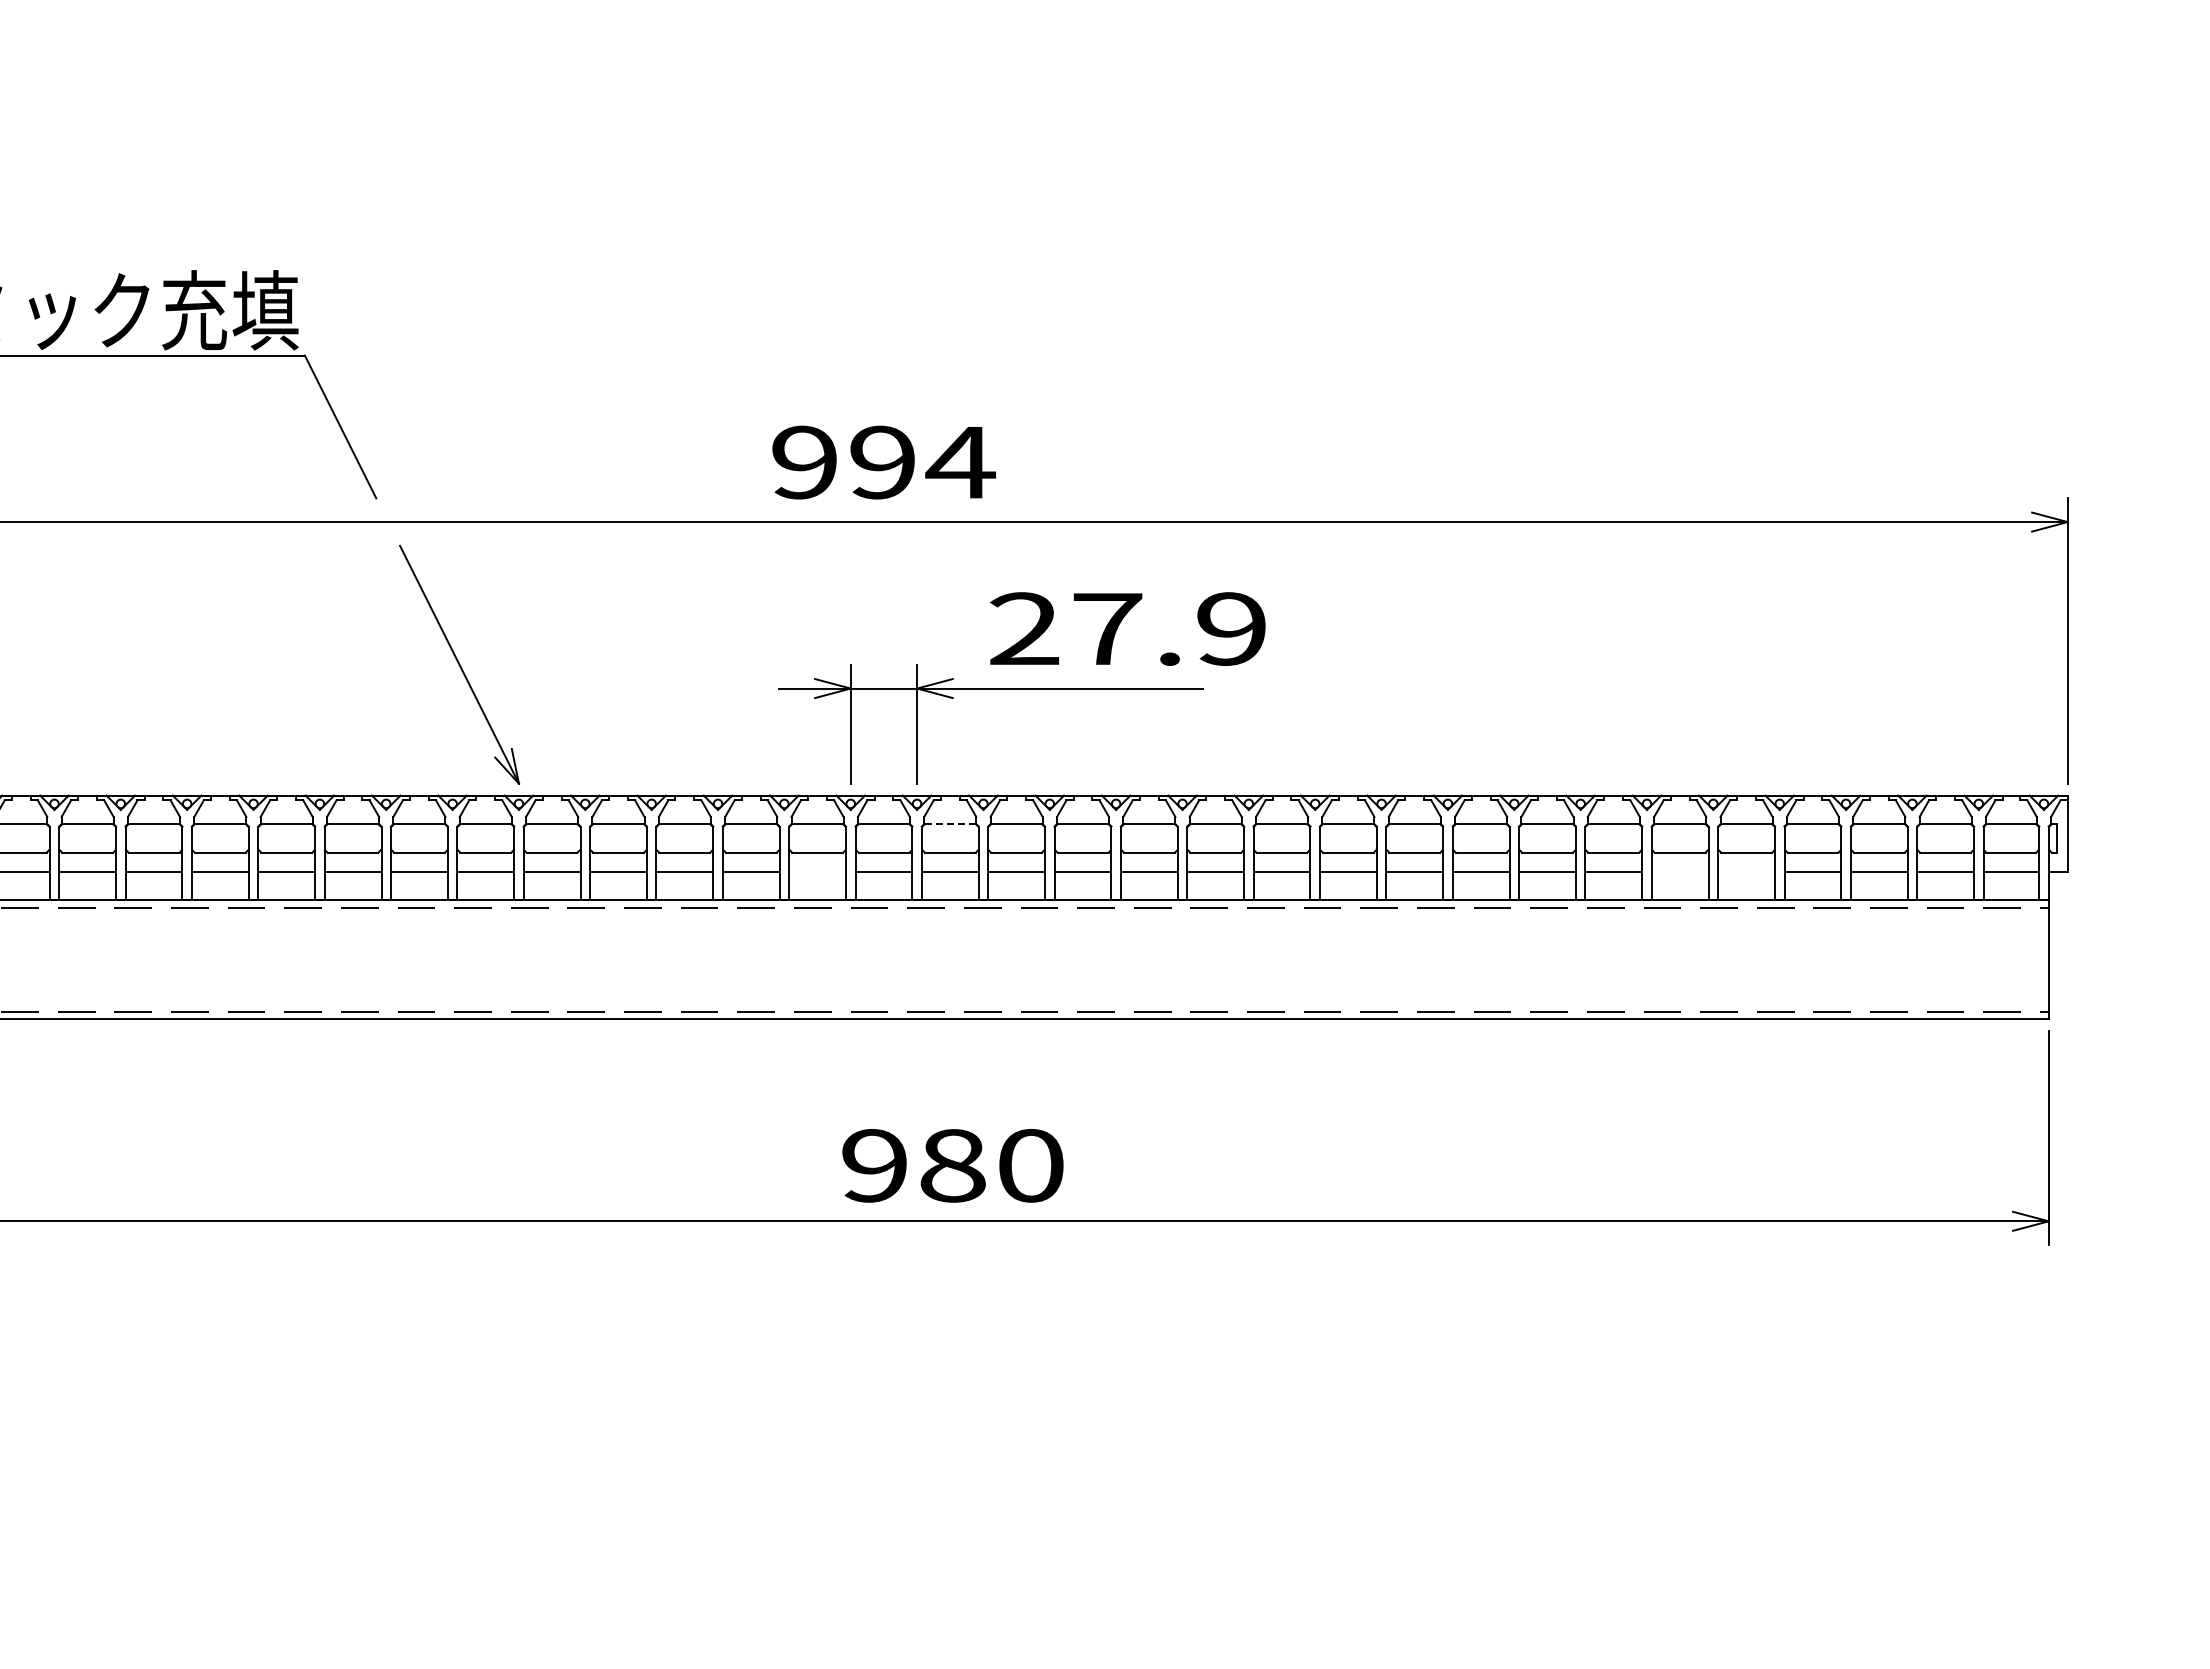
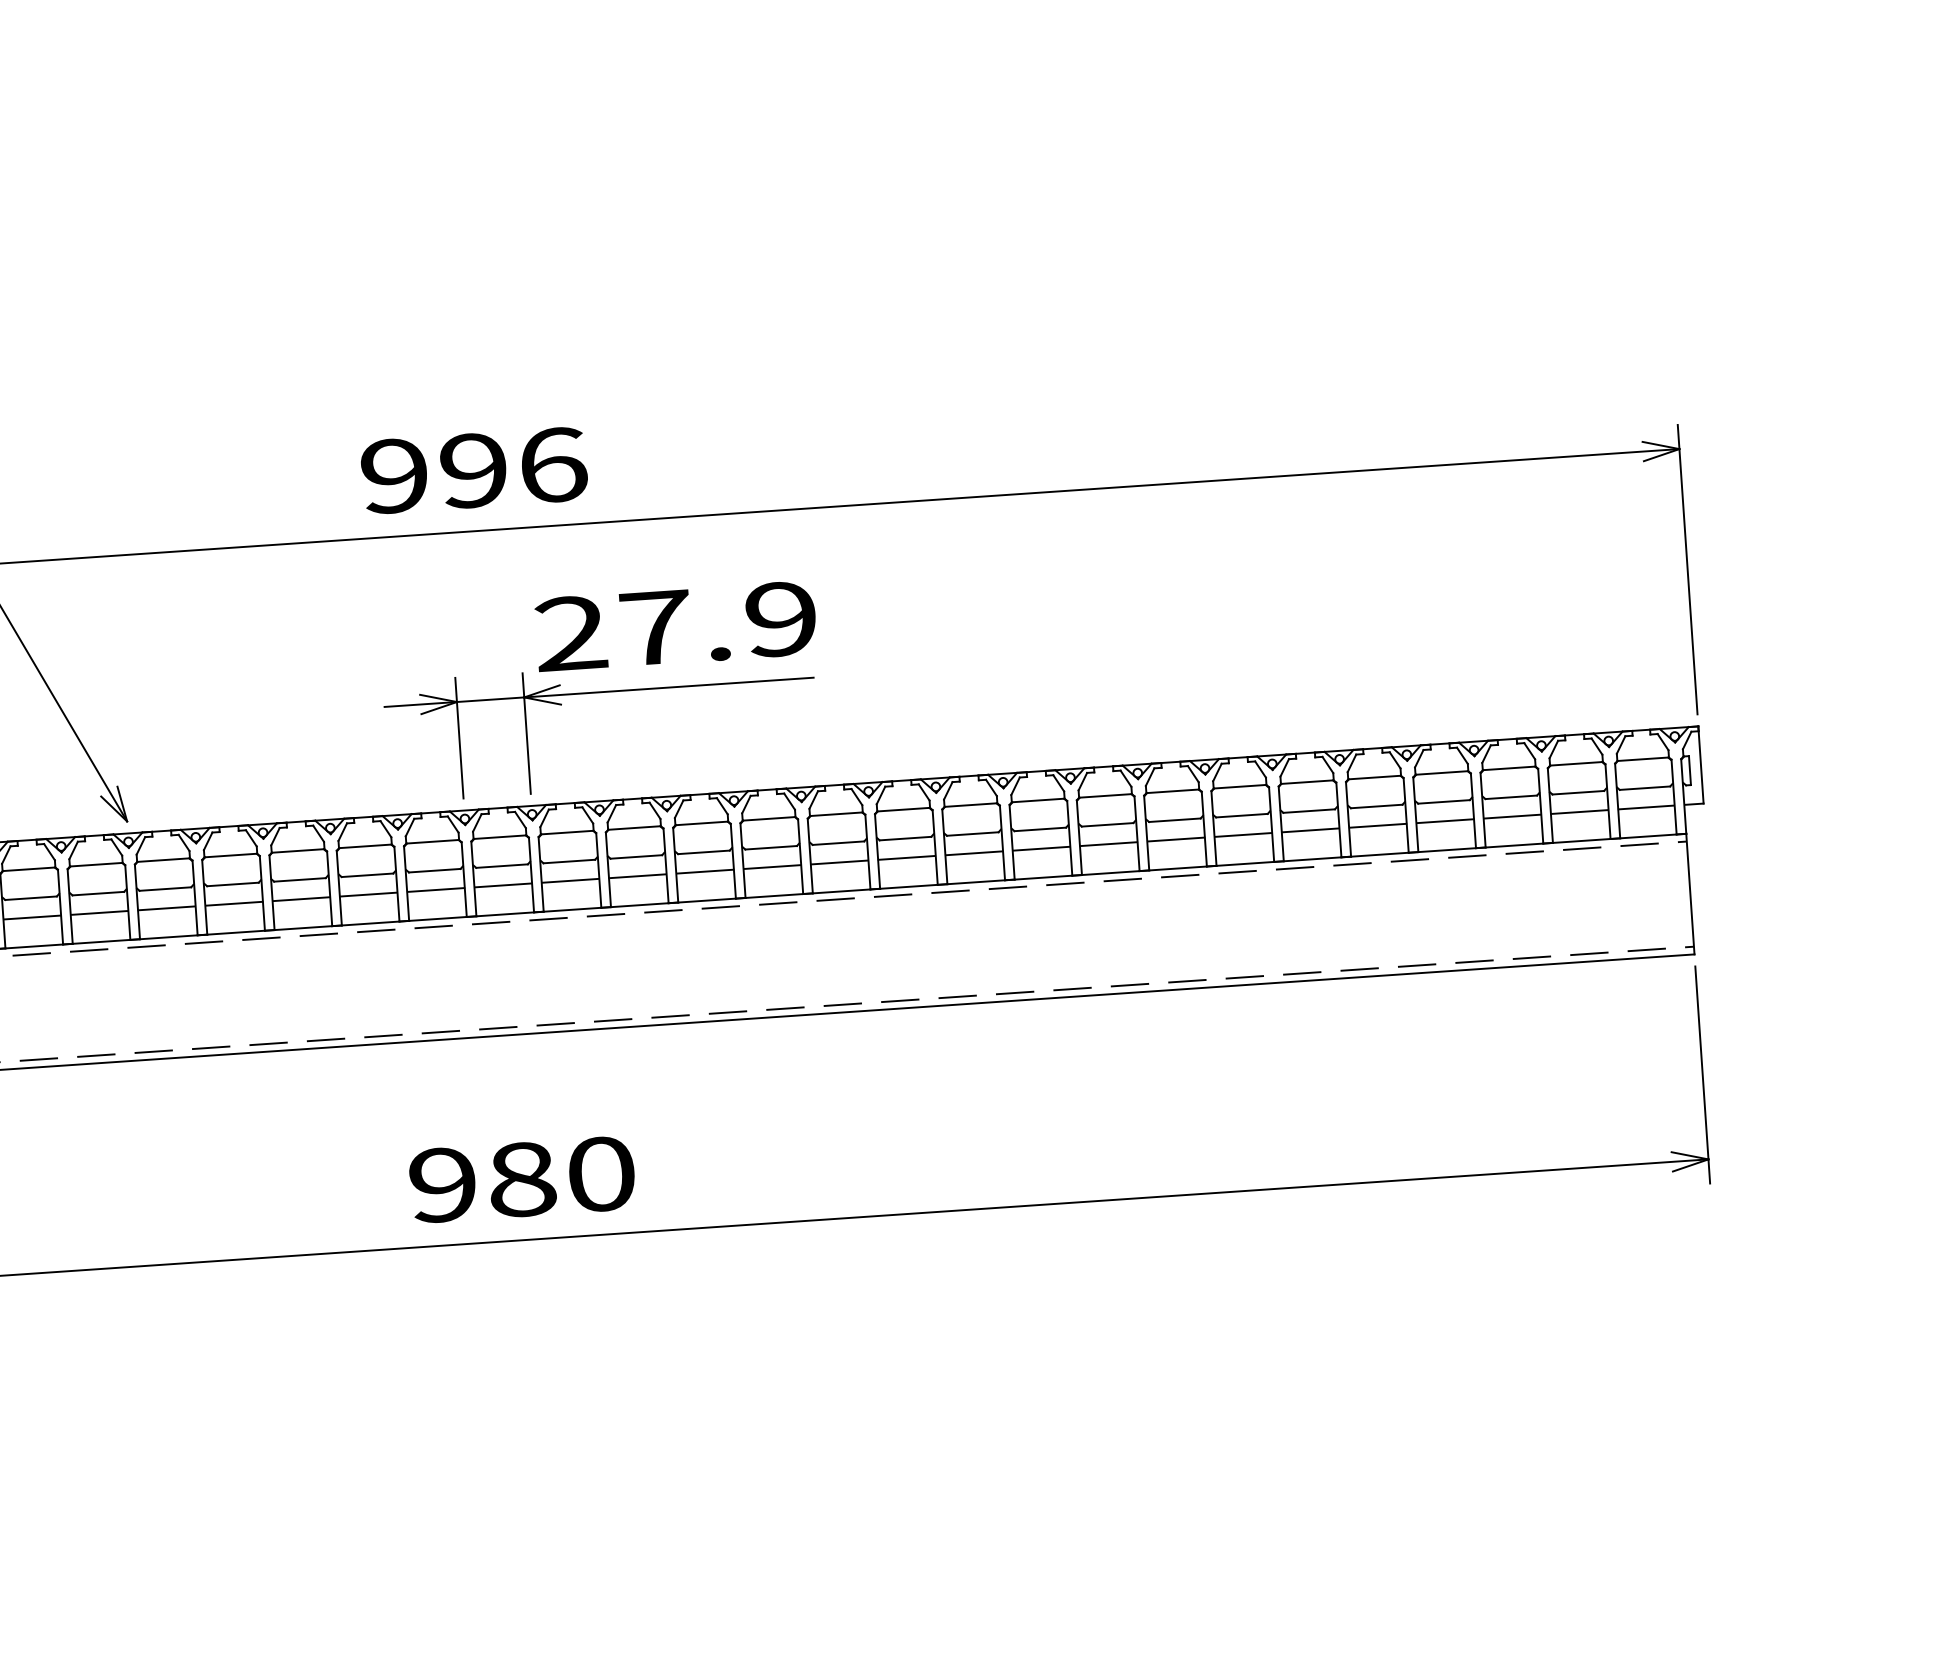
text: (960, 462) -> (552, 465), 994 -> 996
text: (1127, 628) -> (675, 625), moved
line: (950, 824) -> (567, 832), dashed -> solid
line: (817, 871) -> (435, 889), added
line: (1679, 871) -> (1309, 830), added
line: (1746, 871) -> (1377, 825), added
text: (952, 1165) -> (521, 1179), moved

